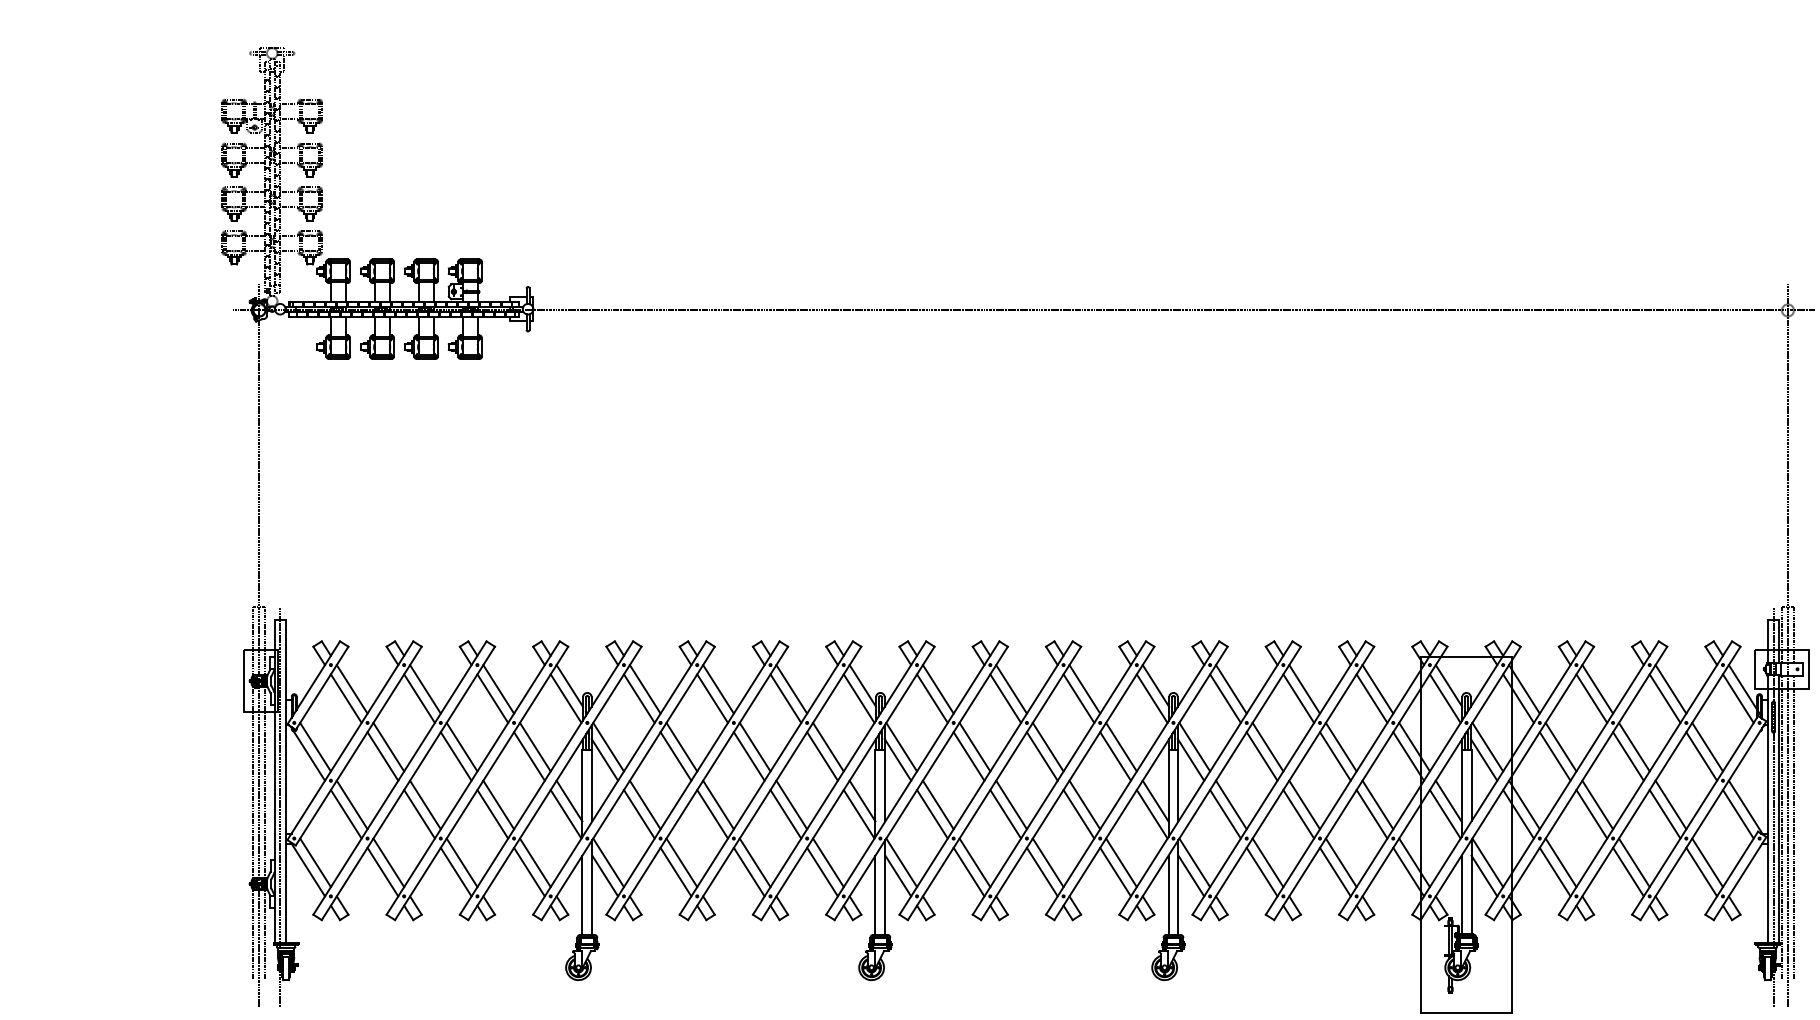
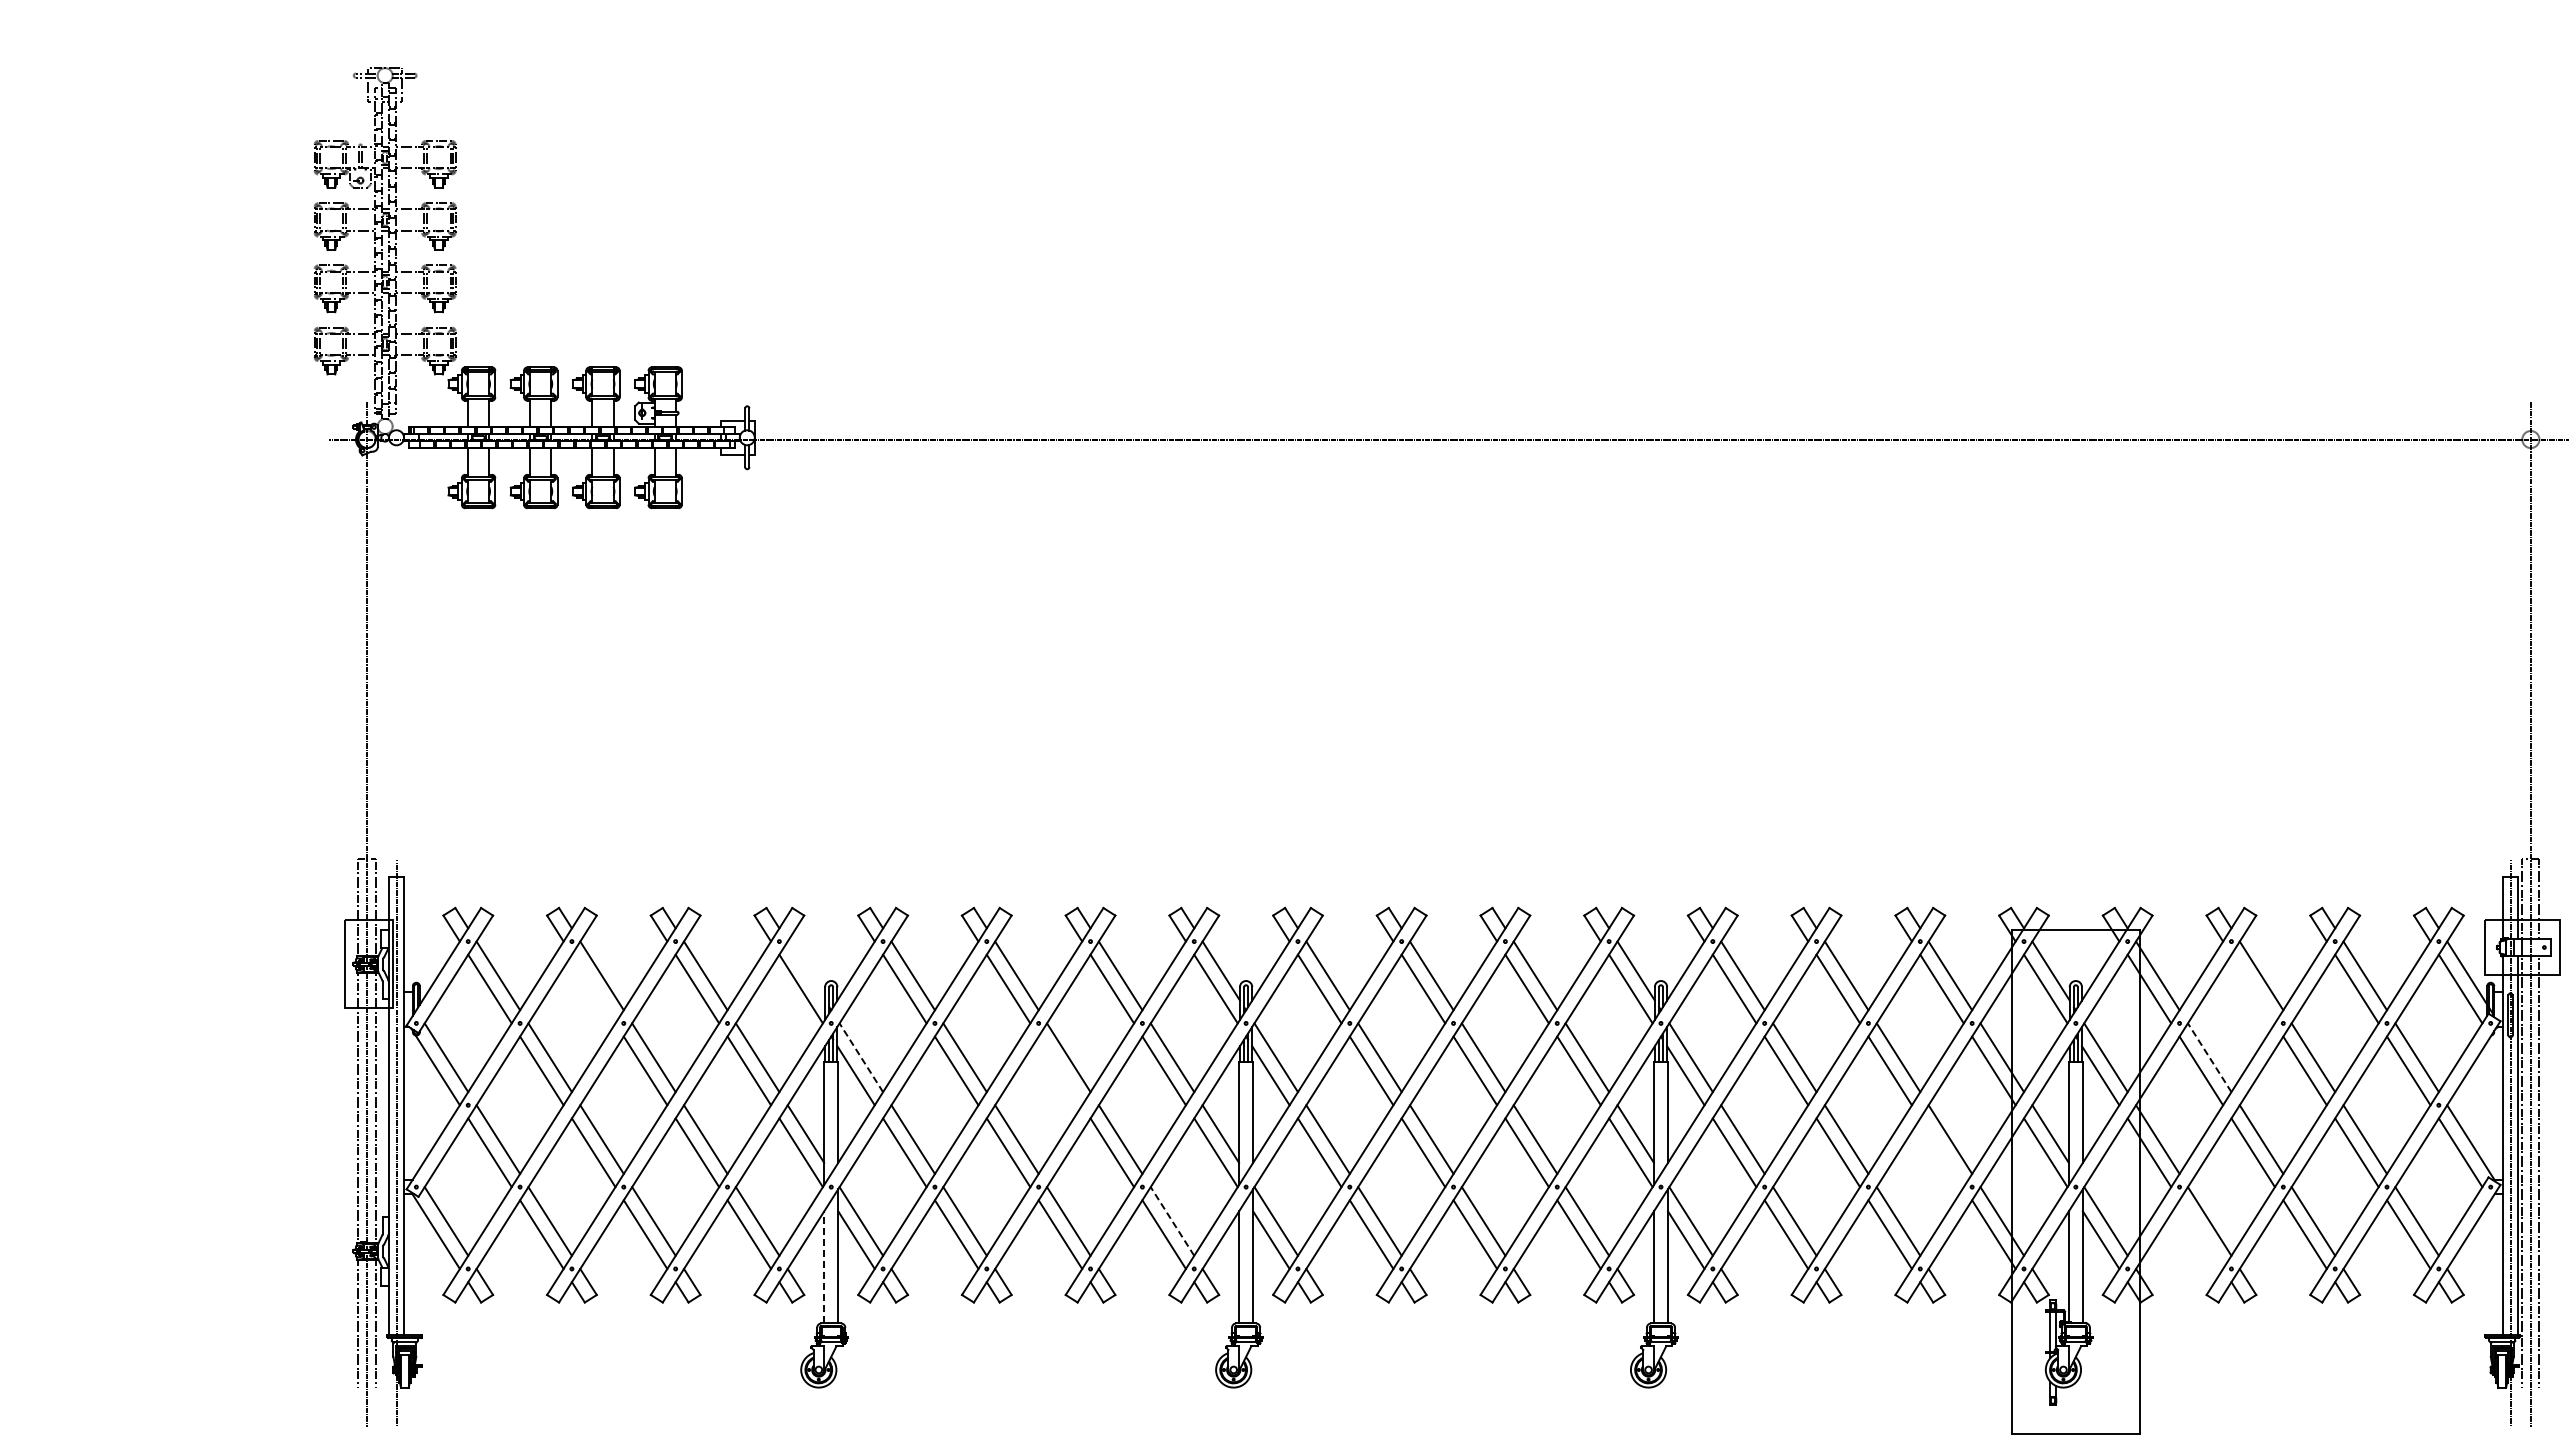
line: (569, 685) -> (806, 970), removed
line: (419, 698) -> (593, 988), removed
line: (1591, 698) -> (2252, 988), removed
line: (608, 746) -> (861, 1057), solid -> dashed
line: (1560, 746) -> (2209, 1057), solid -> dashed
line: (749, 756) -> (1060, 1070), removed
line: (1371, 814) -> (1941, 1152), removed
line: (828, 862) -> (1172, 1221), solid -> dashed
line: (1555, 872) -> (2201, 1234), removed
line: (582, 894) -> (824, 1266), solid -> dashed

